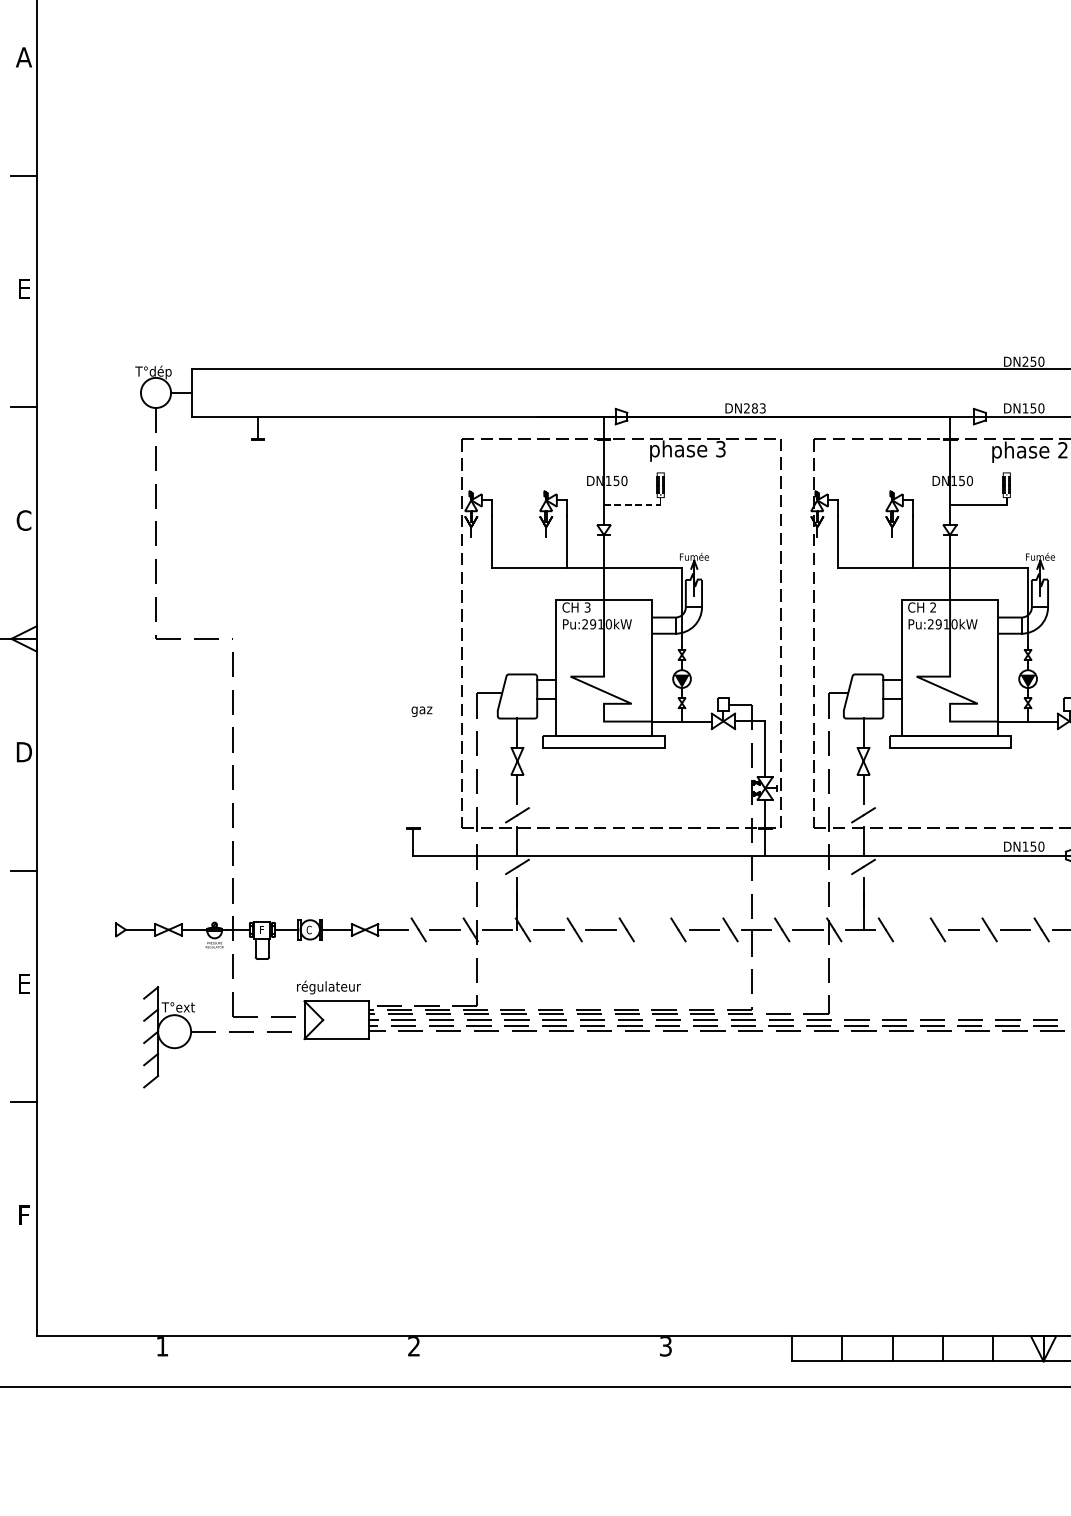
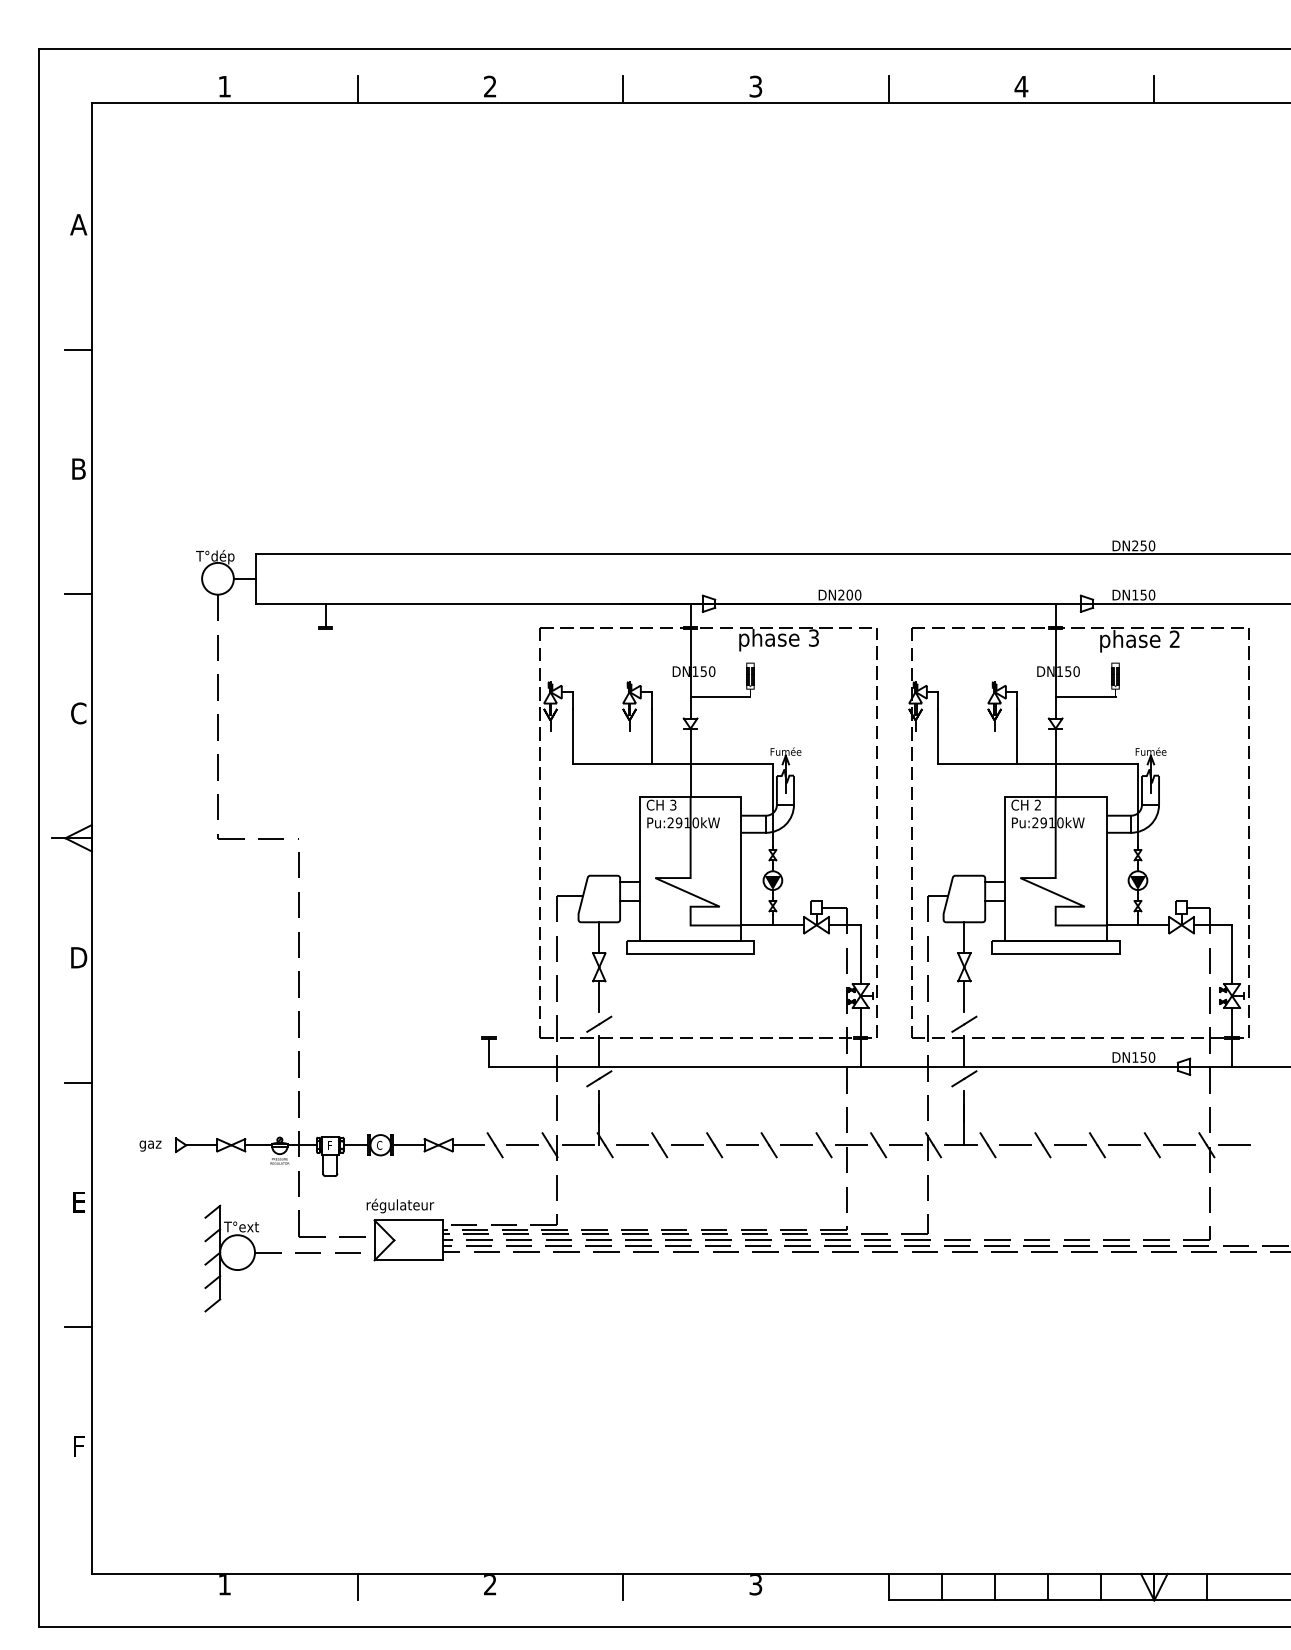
text: (23, 288) -> (78, 468), E -> B
text: (758, 407) -> (853, 594), DN283 -> DN200
line: (632, 504) -> (720, 696), dashed -> solid
text: (421, 711) -> (150, 1145), moved
line: (652, 930) -> (741, 1145), added
line: (911, 930) -> (1015, 1145), added
line: (288, 1348) -> (357, 1586), added
line: (540, 1348) -> (623, 1586), added

